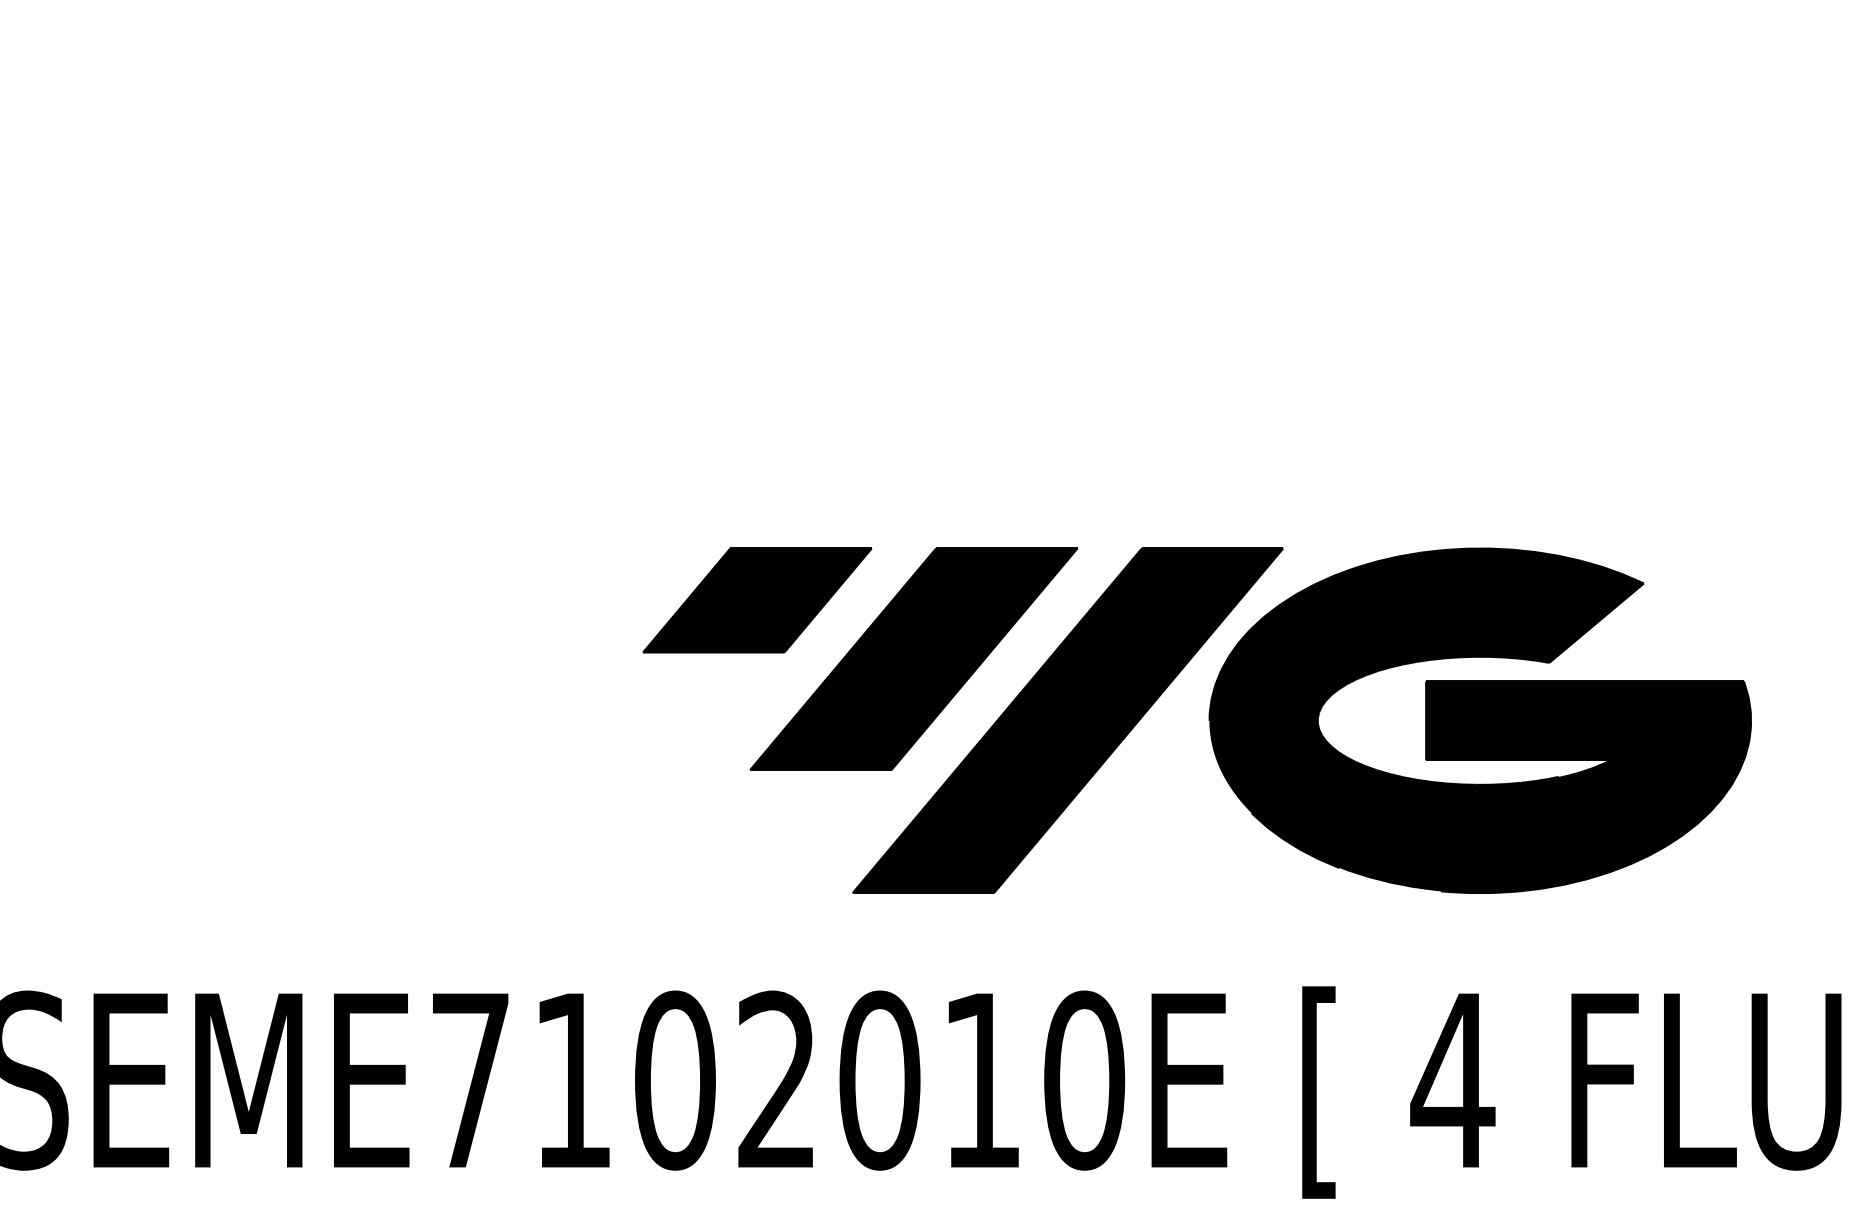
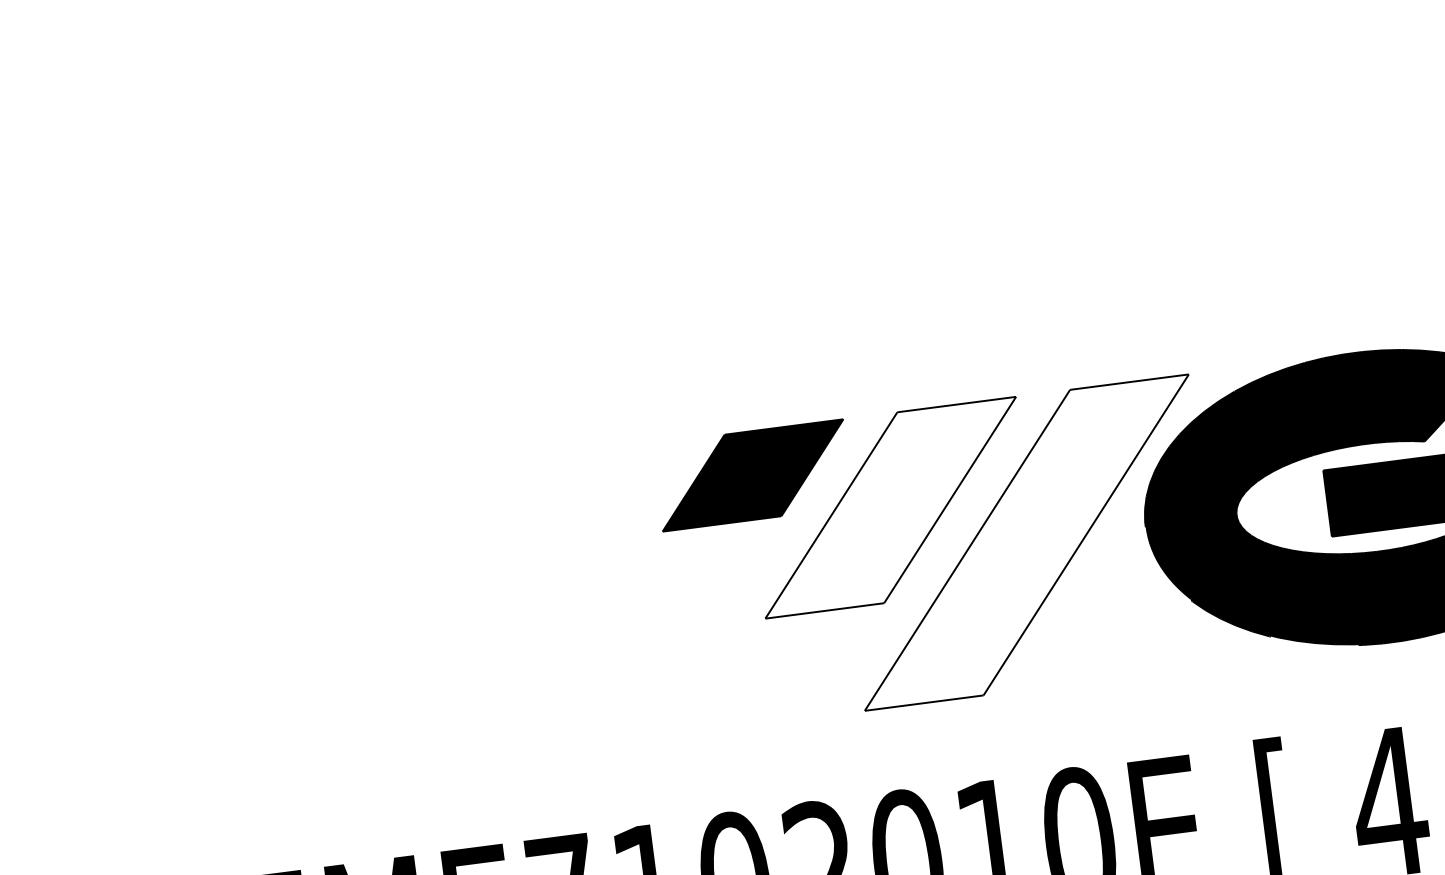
fill: (913, 659) -> (890, 507), removed
fill: (1067, 720) -> (1026, 542), removed

